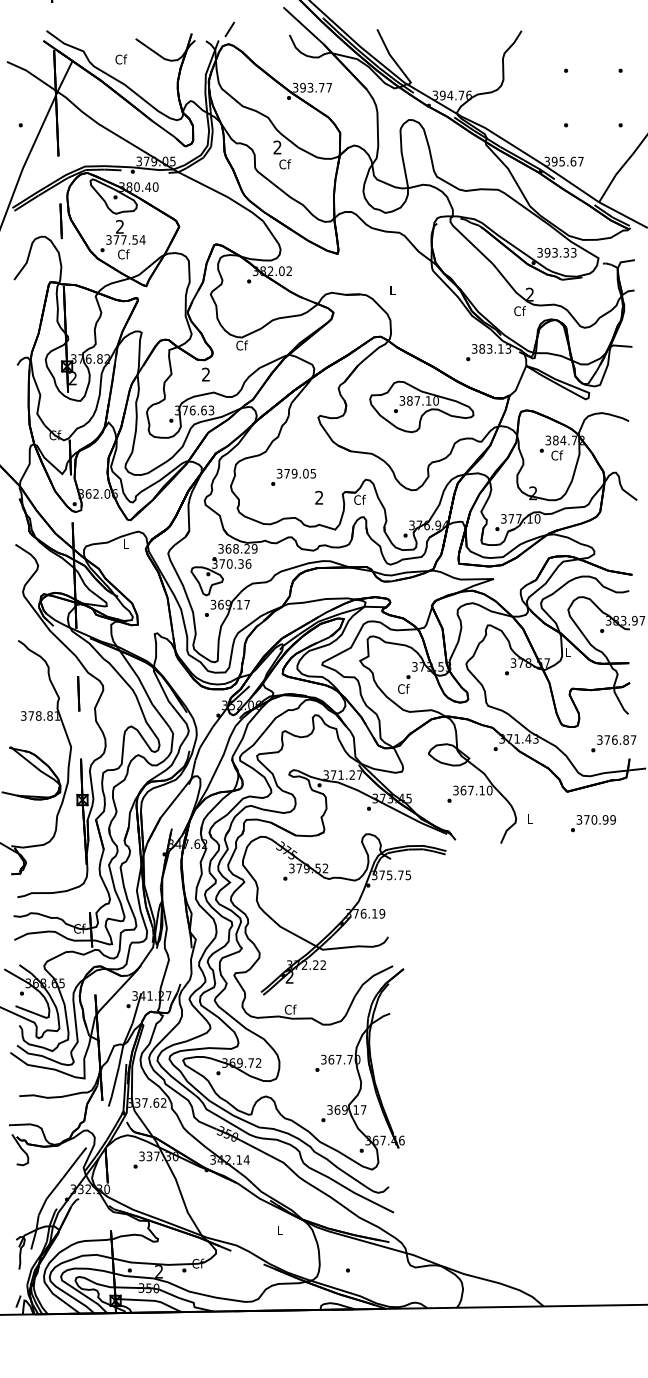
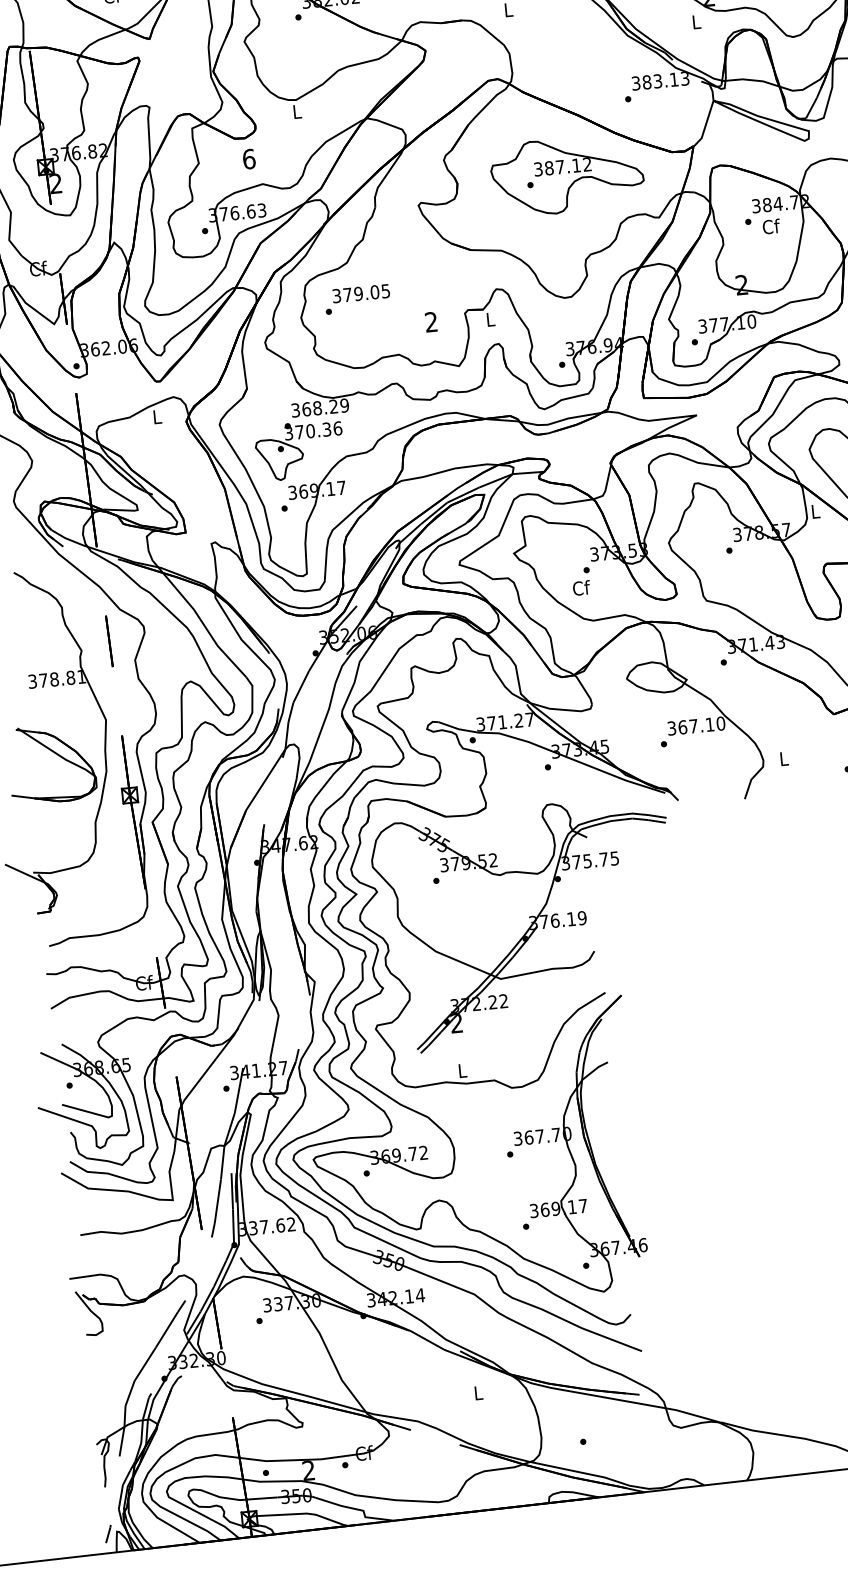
text: (520, 311) -> (697, 22), Cf -> L
text: (242, 345) -> (297, 111), Cf -> L
text: (206, 374) -> (249, 158), 2 -> 6
text: (435, 400) -> (586, 164), 387.10 -> 387.12
text: (293, 476) -> (357, 298), moved
text: (359, 499) -> (490, 318), Cf -> L
text: (290, 1009) -> (462, 1070), Cf -> L

